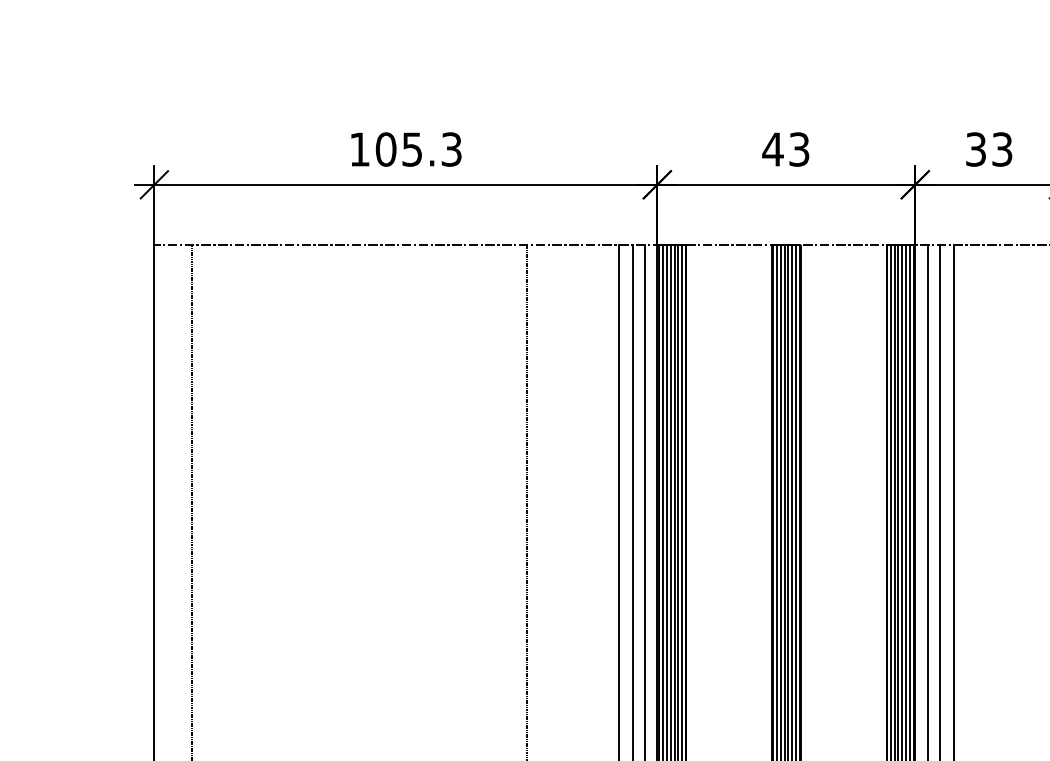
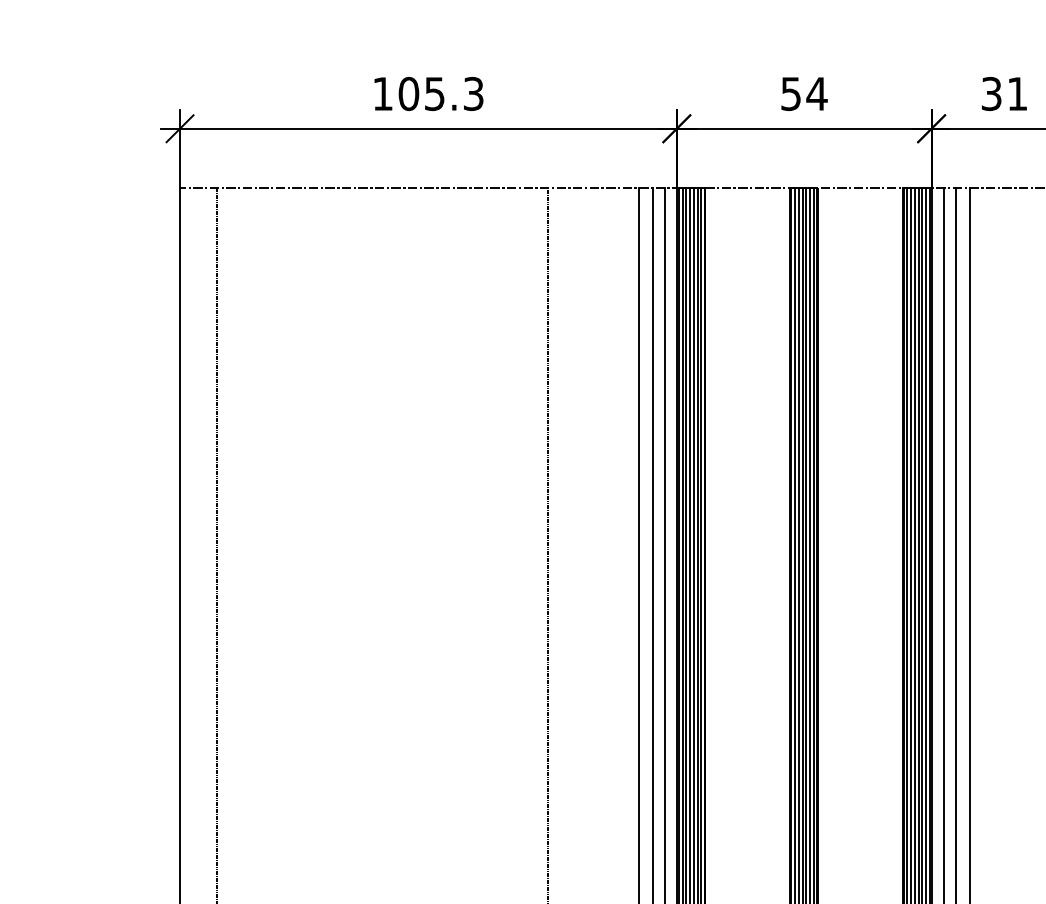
text: (785, 149) -> (803, 93), 43 -> 54
text: (1002, 149) -> (1017, 93), 33 -> 31

